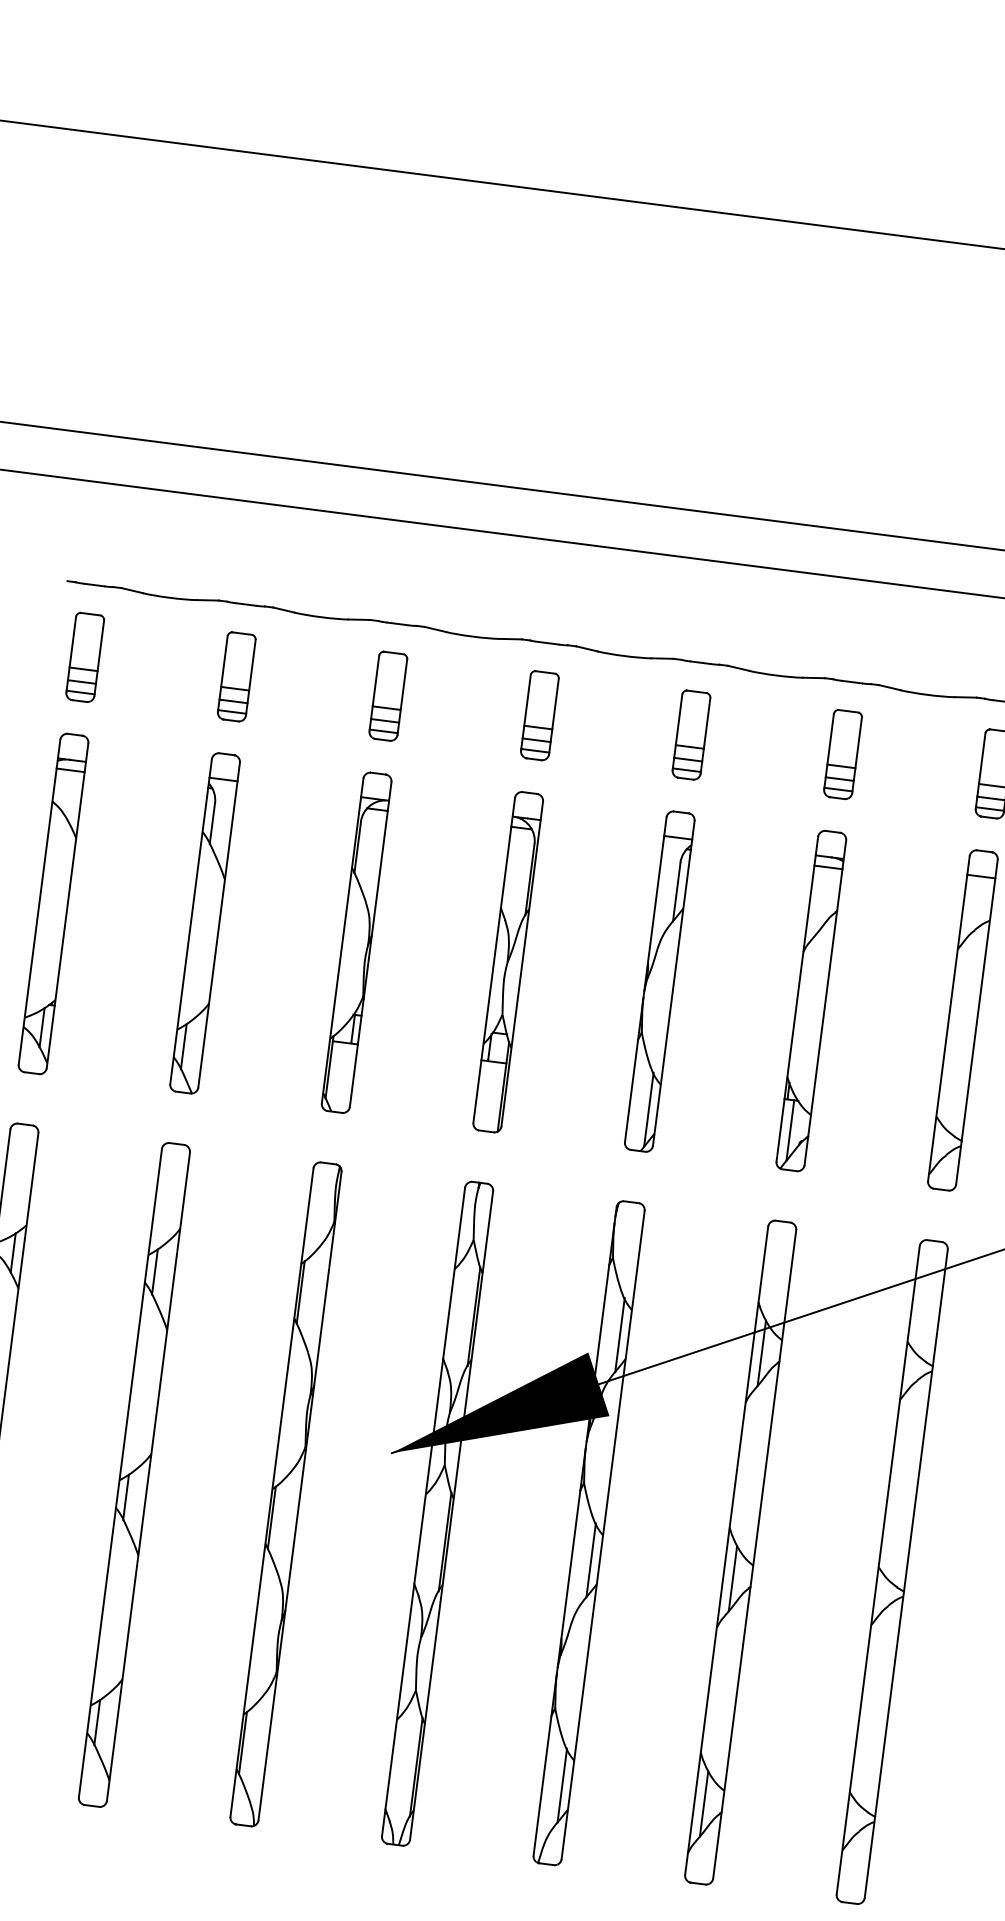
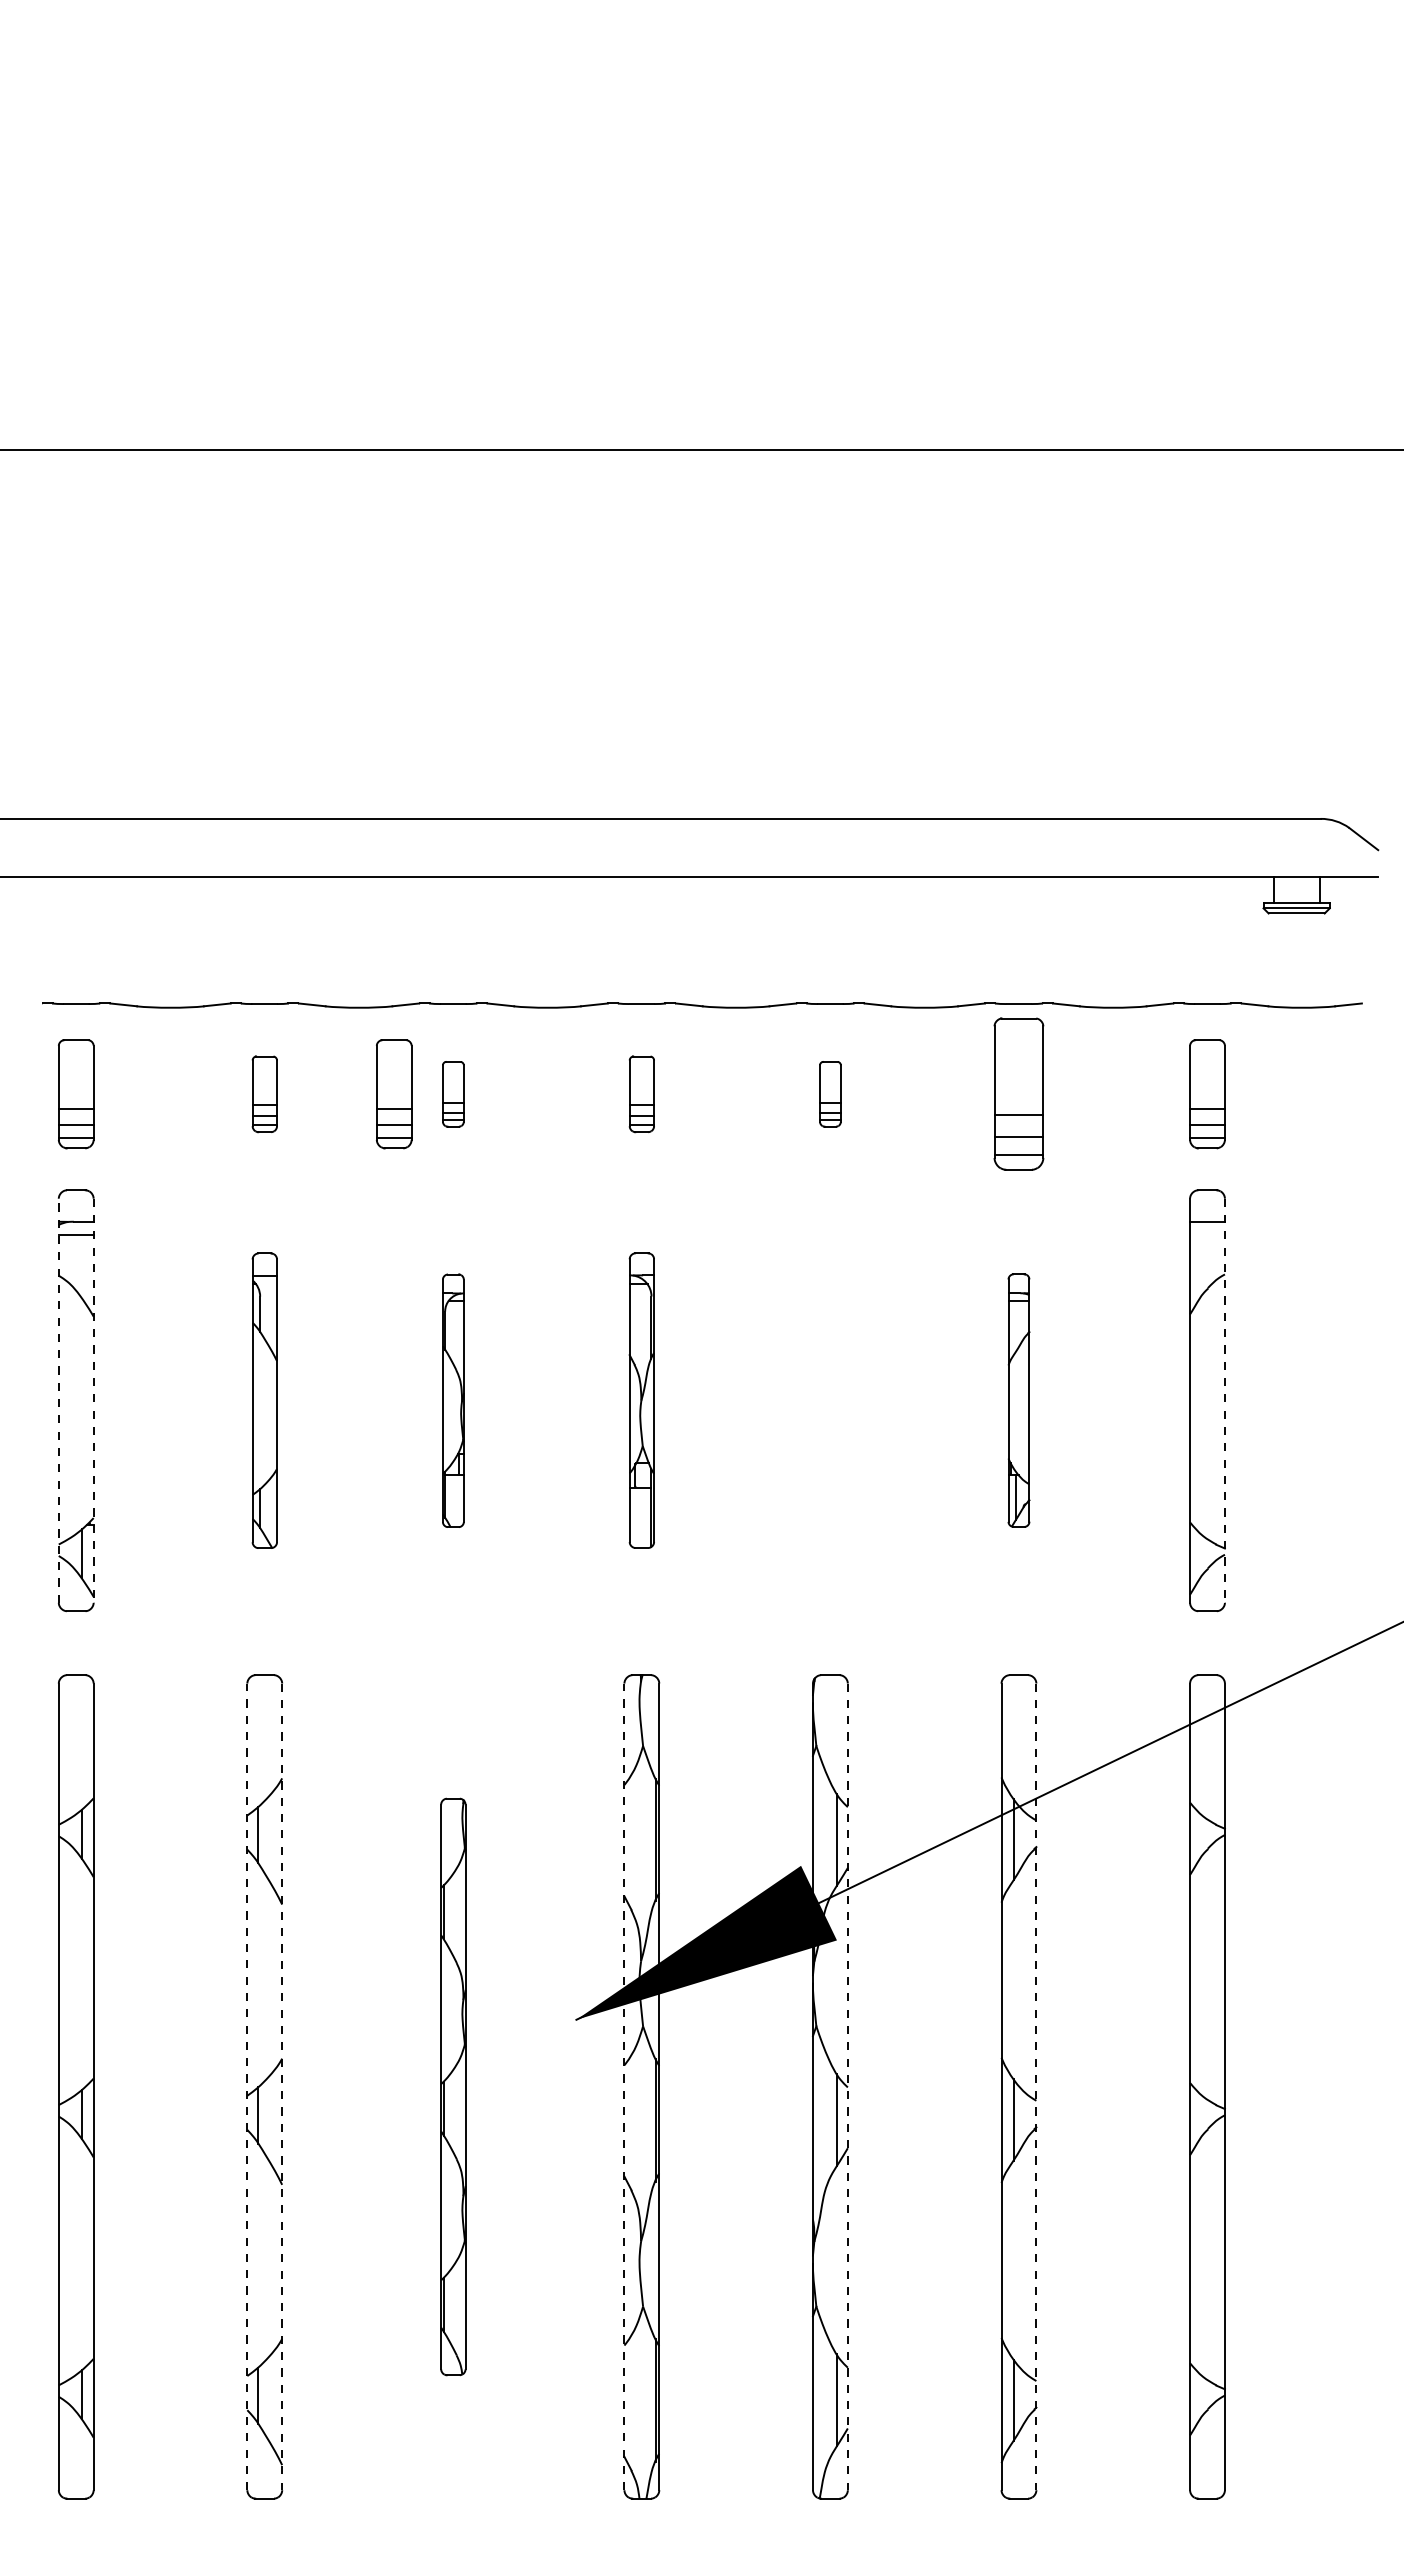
part: (236, 677) -> (264, 1094), size x0.7
part: (340, 690) -> (394, 1094), added
part: (388, 696) -> (453, 1094), size x0.6
part: (539, 716) -> (641, 1094), size x0.7
part: (691, 735) -> (830, 1094), size x0.6
part: (842, 754) -> (1018, 1094), size x1.4
line: (39, 901) -> (58, 1400), solid -> dashed
line: (67, 906) -> (93, 1401), solid -> dashed
part: (204, 923) -> (264, 1400), size x0.7
part: (356, 942) -> (453, 1400), size x0.6
part: (507, 962) -> (641, 1400), size x0.7
part: (659, 981) -> (830, 1400), removed
part: (811, 1000) -> (1018, 1400), size x0.6
line: (976, 1022) -> (1224, 1401), solid -> dashed
line: (120, 1472) -> (247, 2086), solid -> dashed
line: (148, 1477) -> (282, 2087), solid -> dashed
part: (286, 1494) -> (453, 2086), size x0.7
line: (423, 1511) -> (624, 2086), solid -> dashed
line: (602, 1535) -> (847, 2087), solid -> dashed
line: (754, 1554) -> (1036, 2087), solid -> dashed

